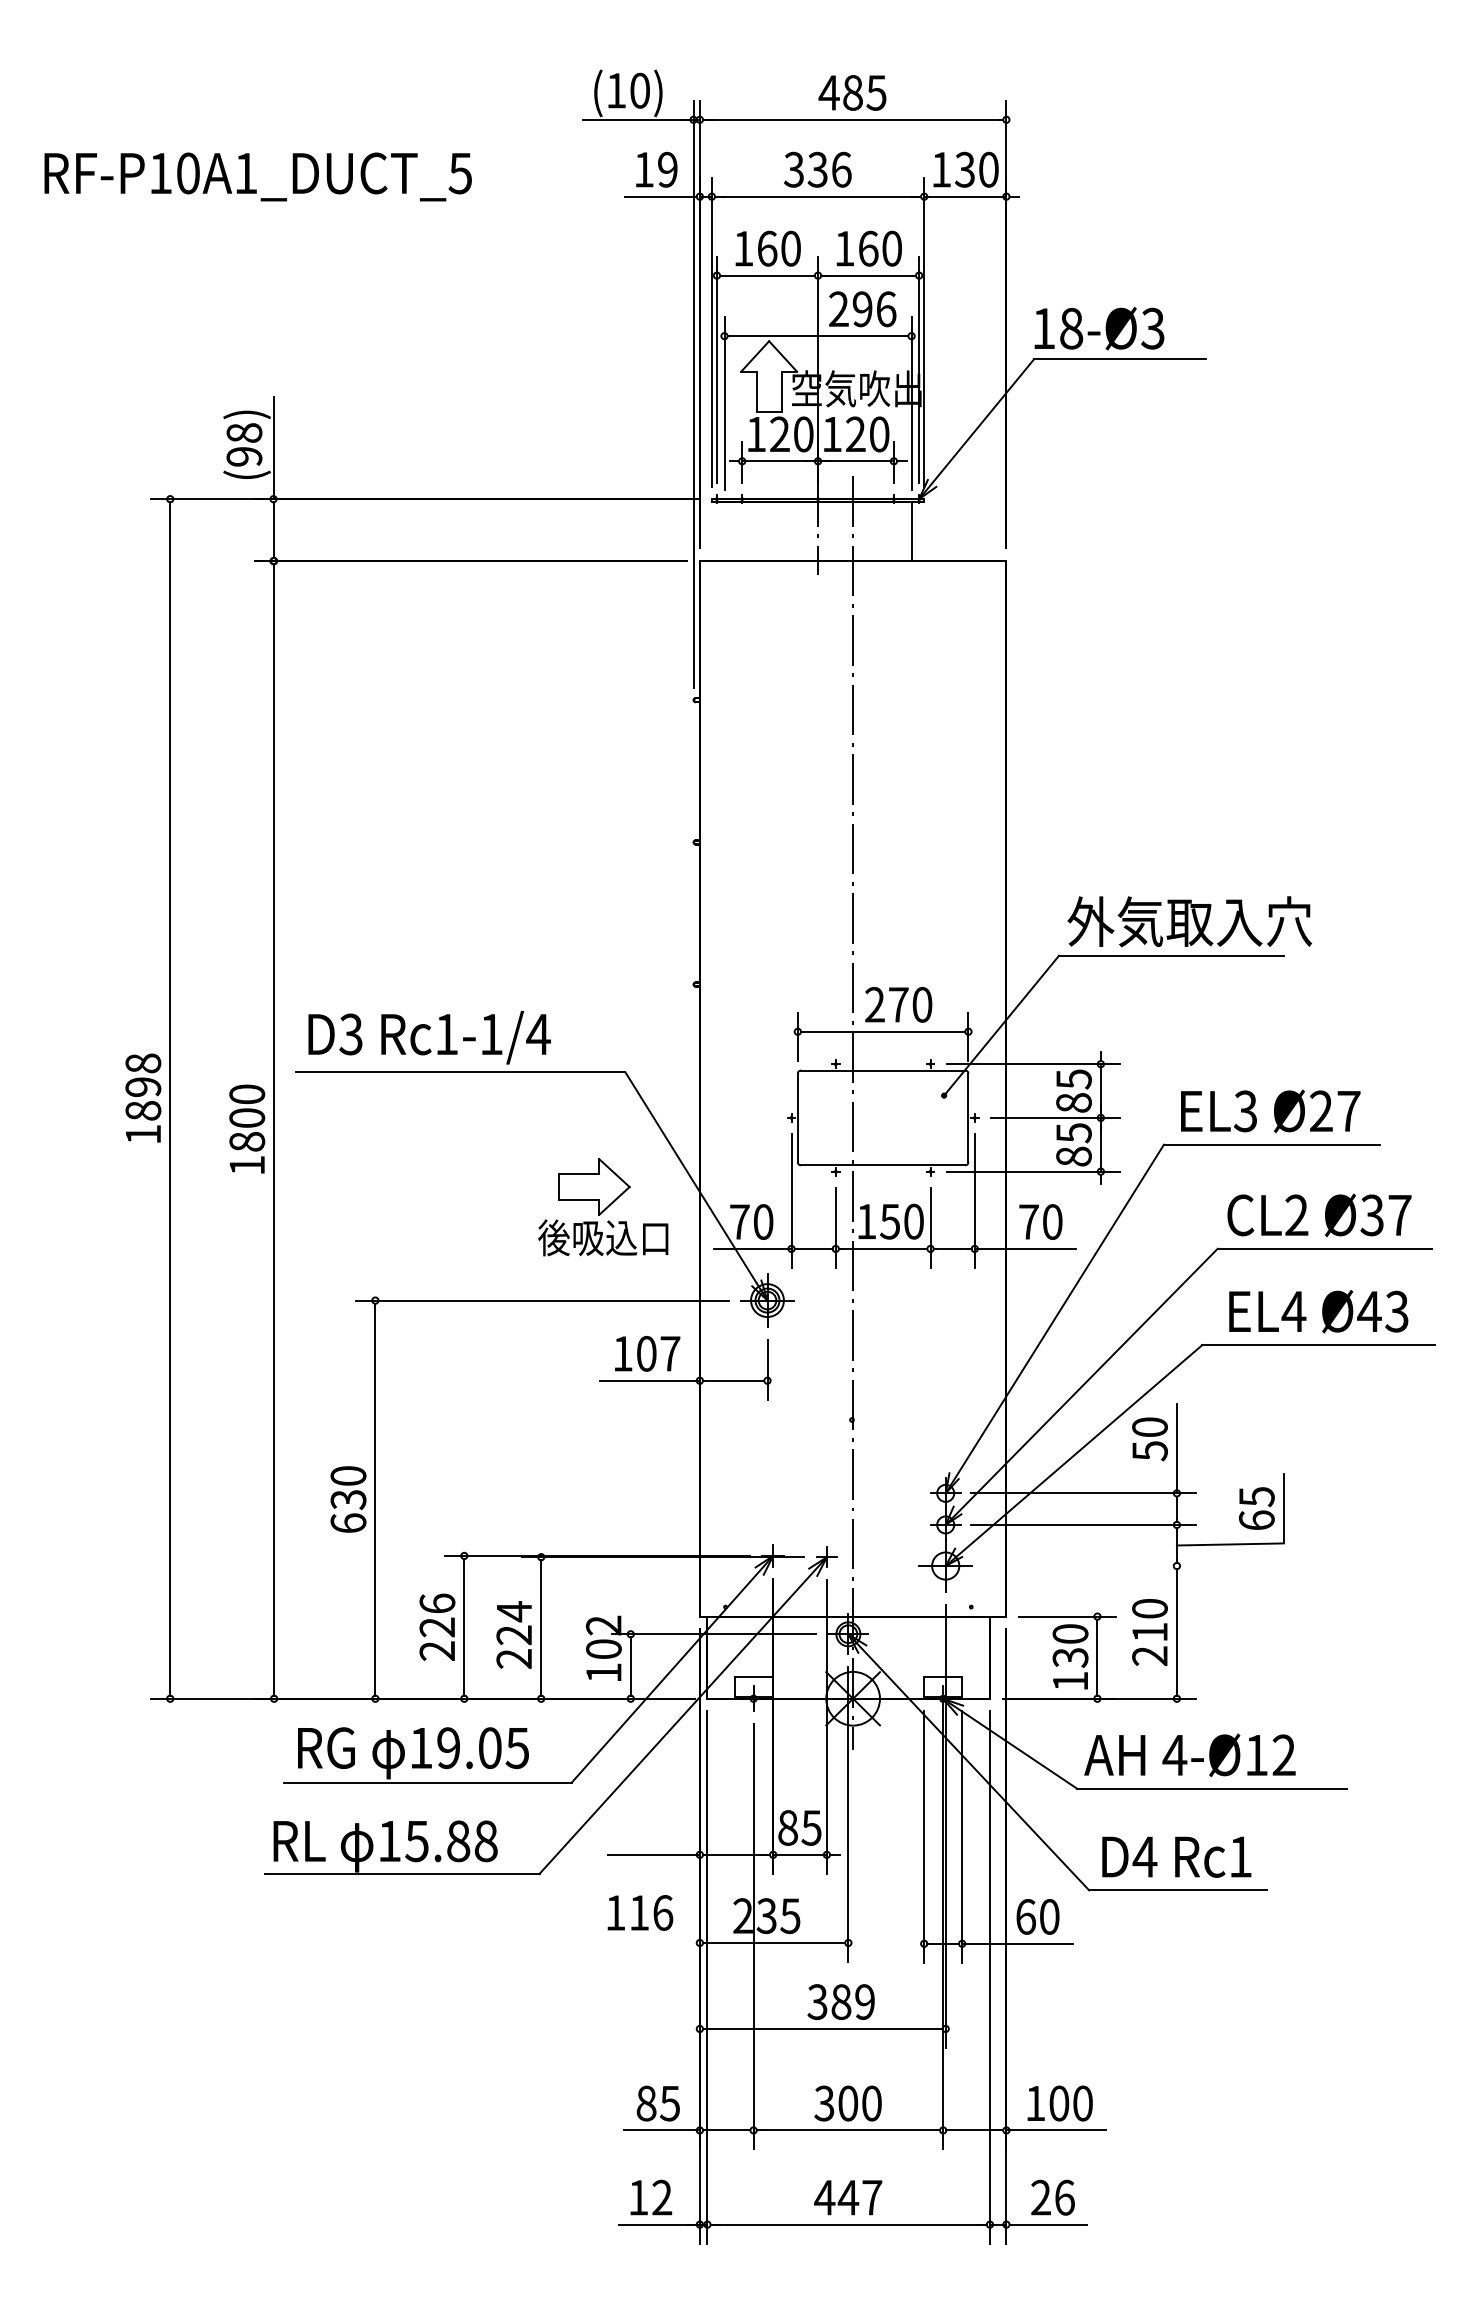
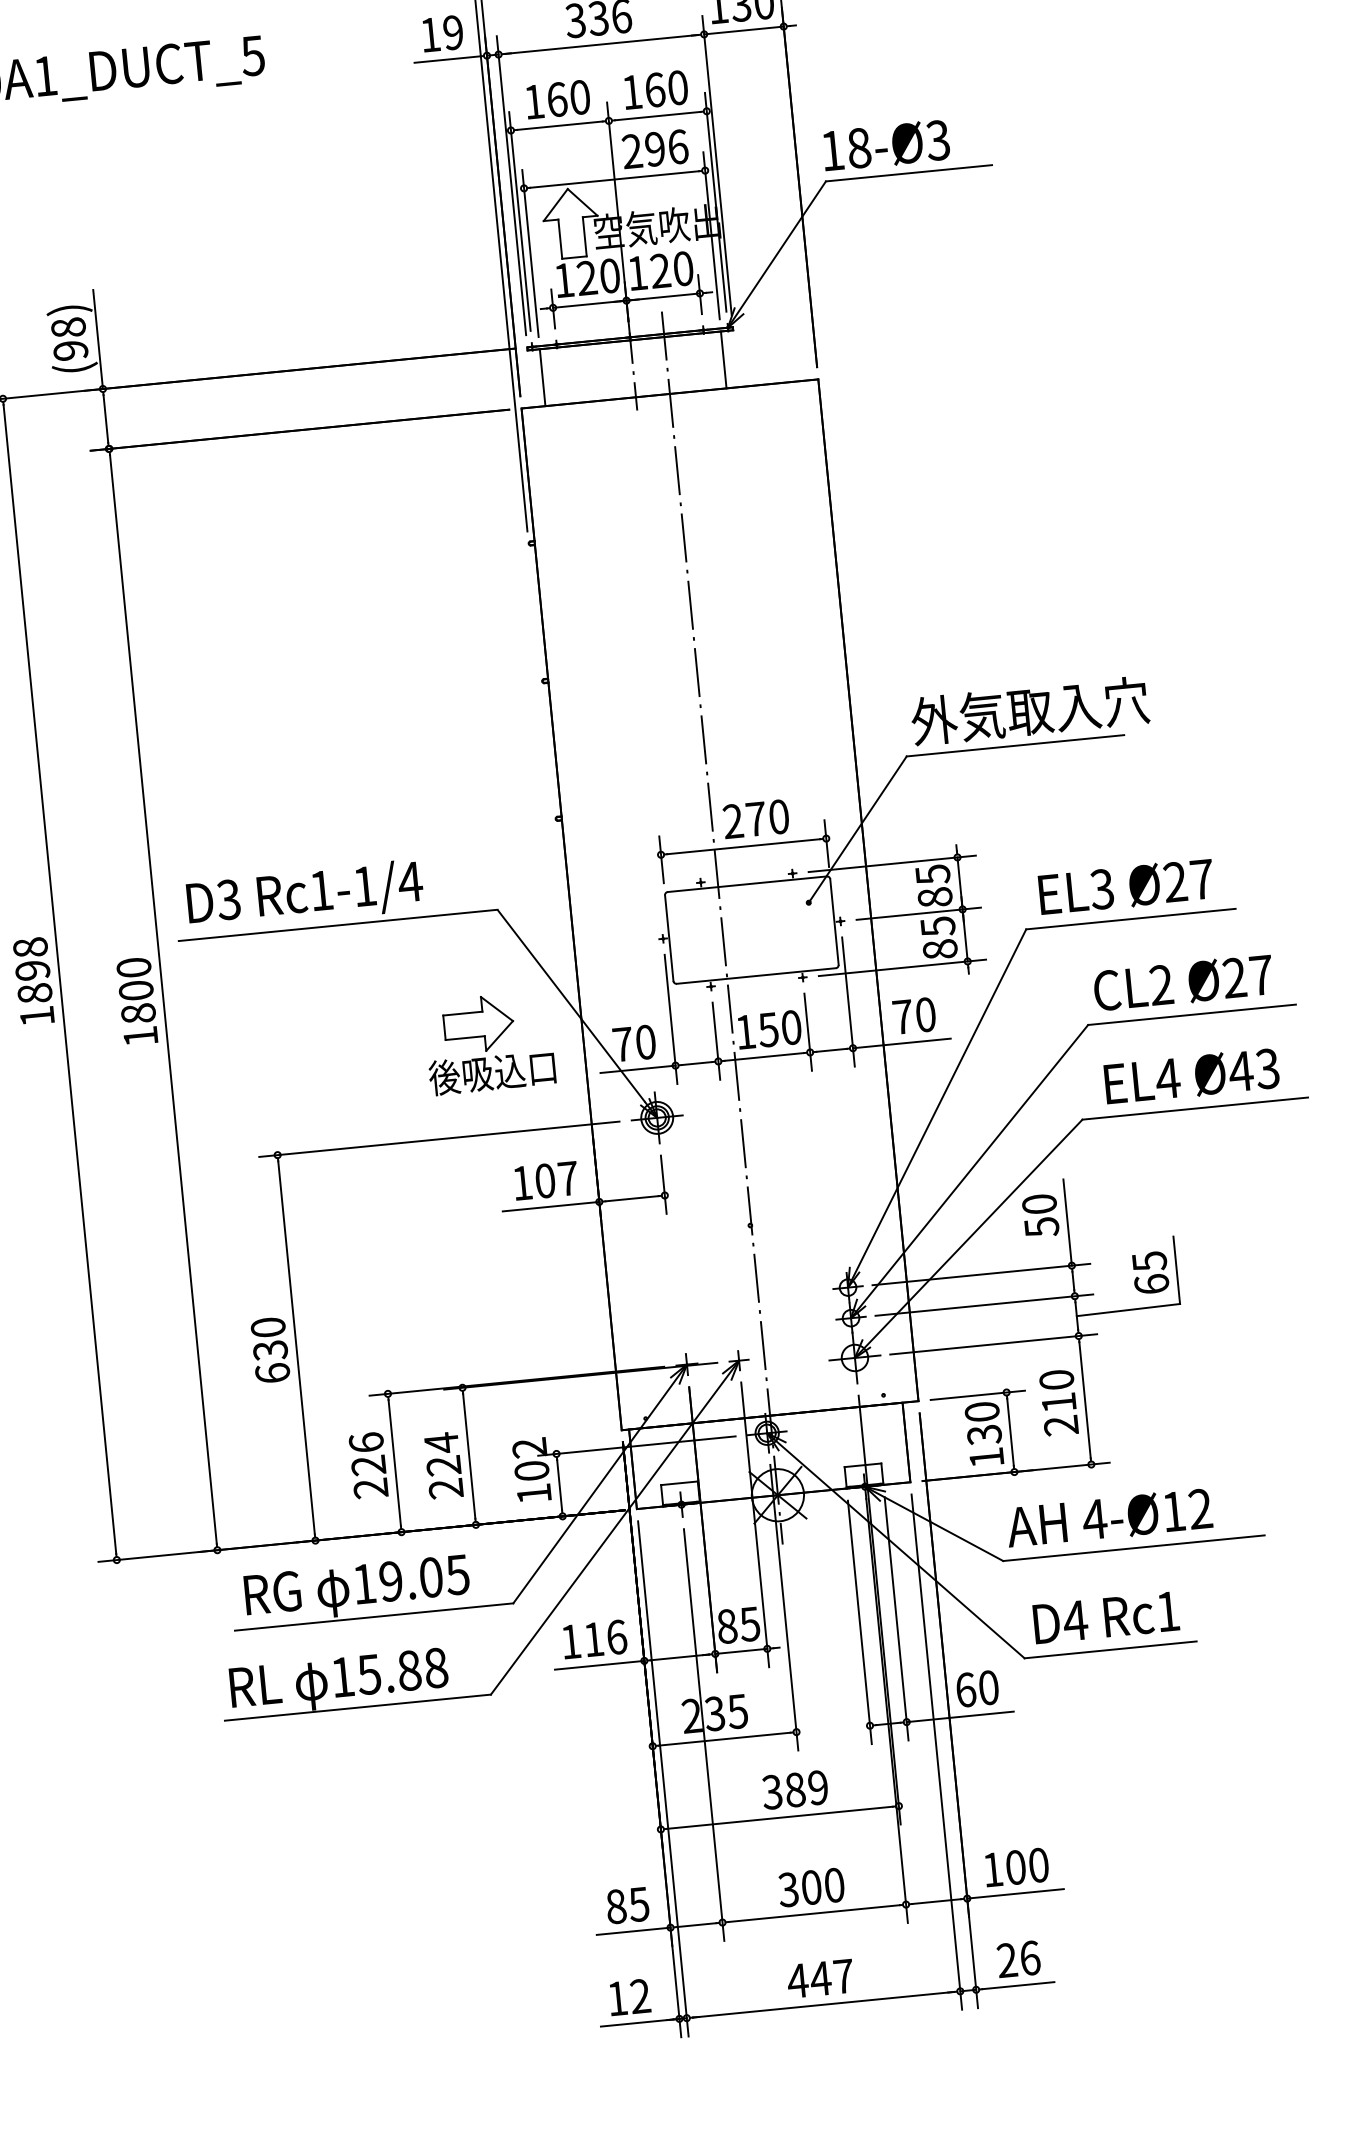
line: (724, 531) -> (542, 377), added
text: (1371, 1215) -> (1233, 978), Ø37 -> Ø27
line: (1088, 1566) -> (993, 1344), added
text: (640, 1912) -> (594, 1639), moved

